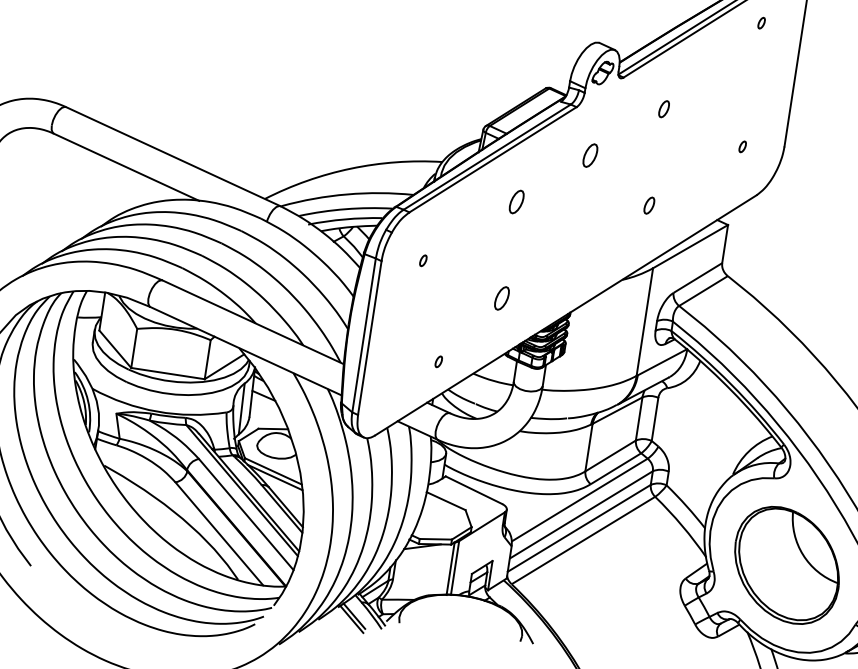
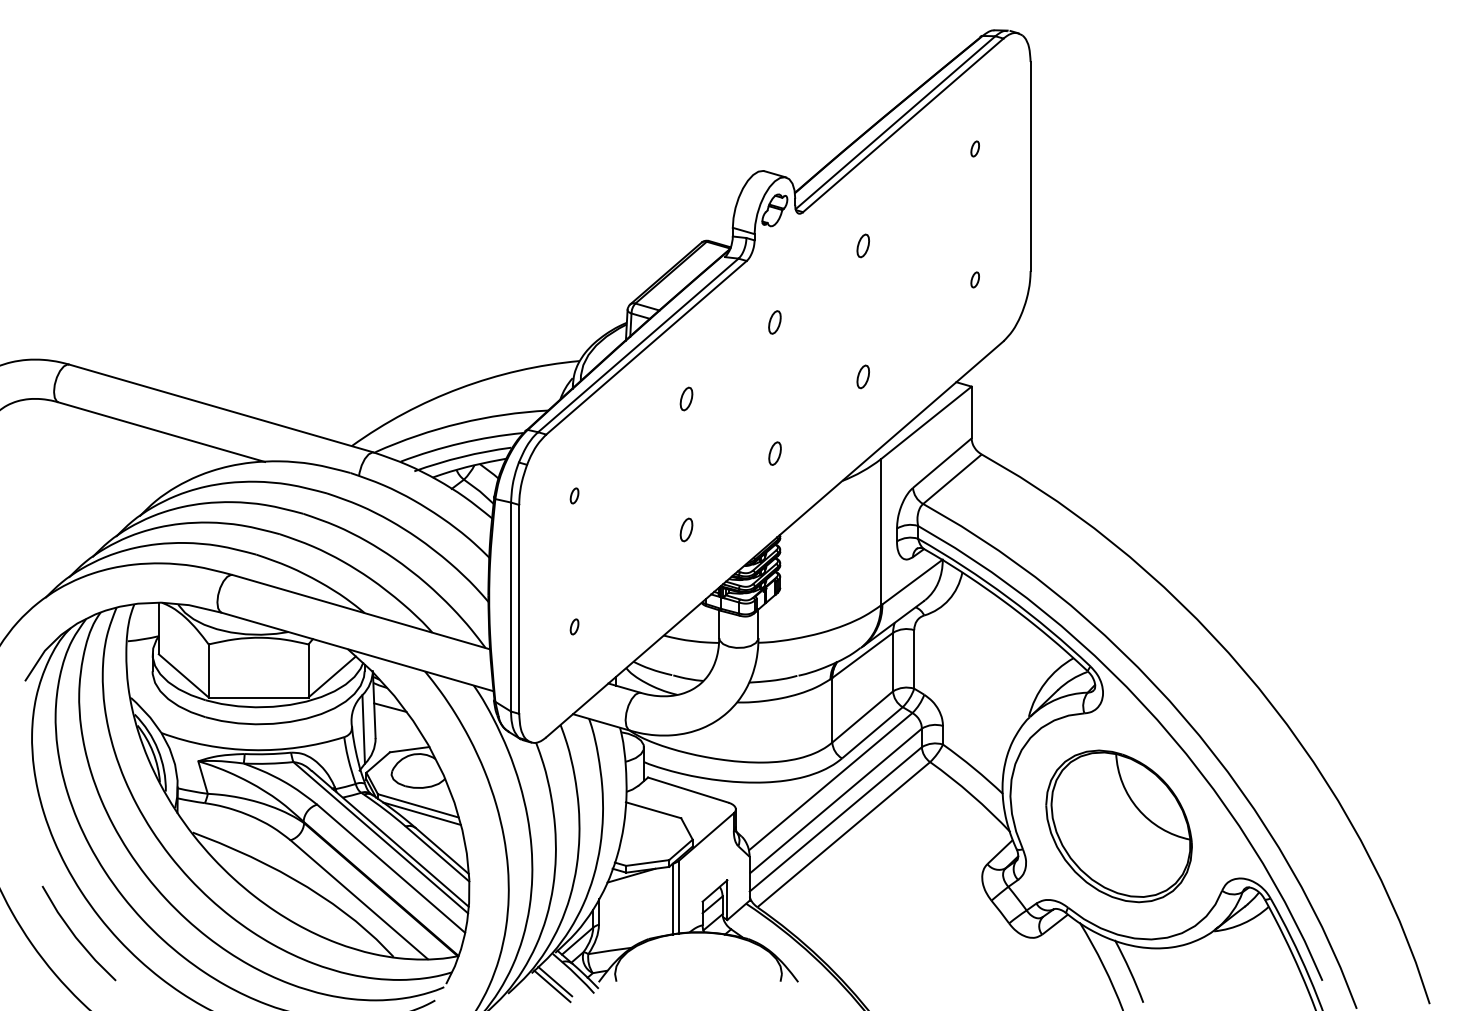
part: (761, 22) -> (974, 148), moved
part: (590, 155) -> (774, 322), size x0.71
part: (516, 201) -> (686, 398), size x0.71
part: (575, 252) -> (774, 453), added
part: (501, 298) -> (686, 529), size x0.71
part: (438, 361) -> (574, 626), moved

